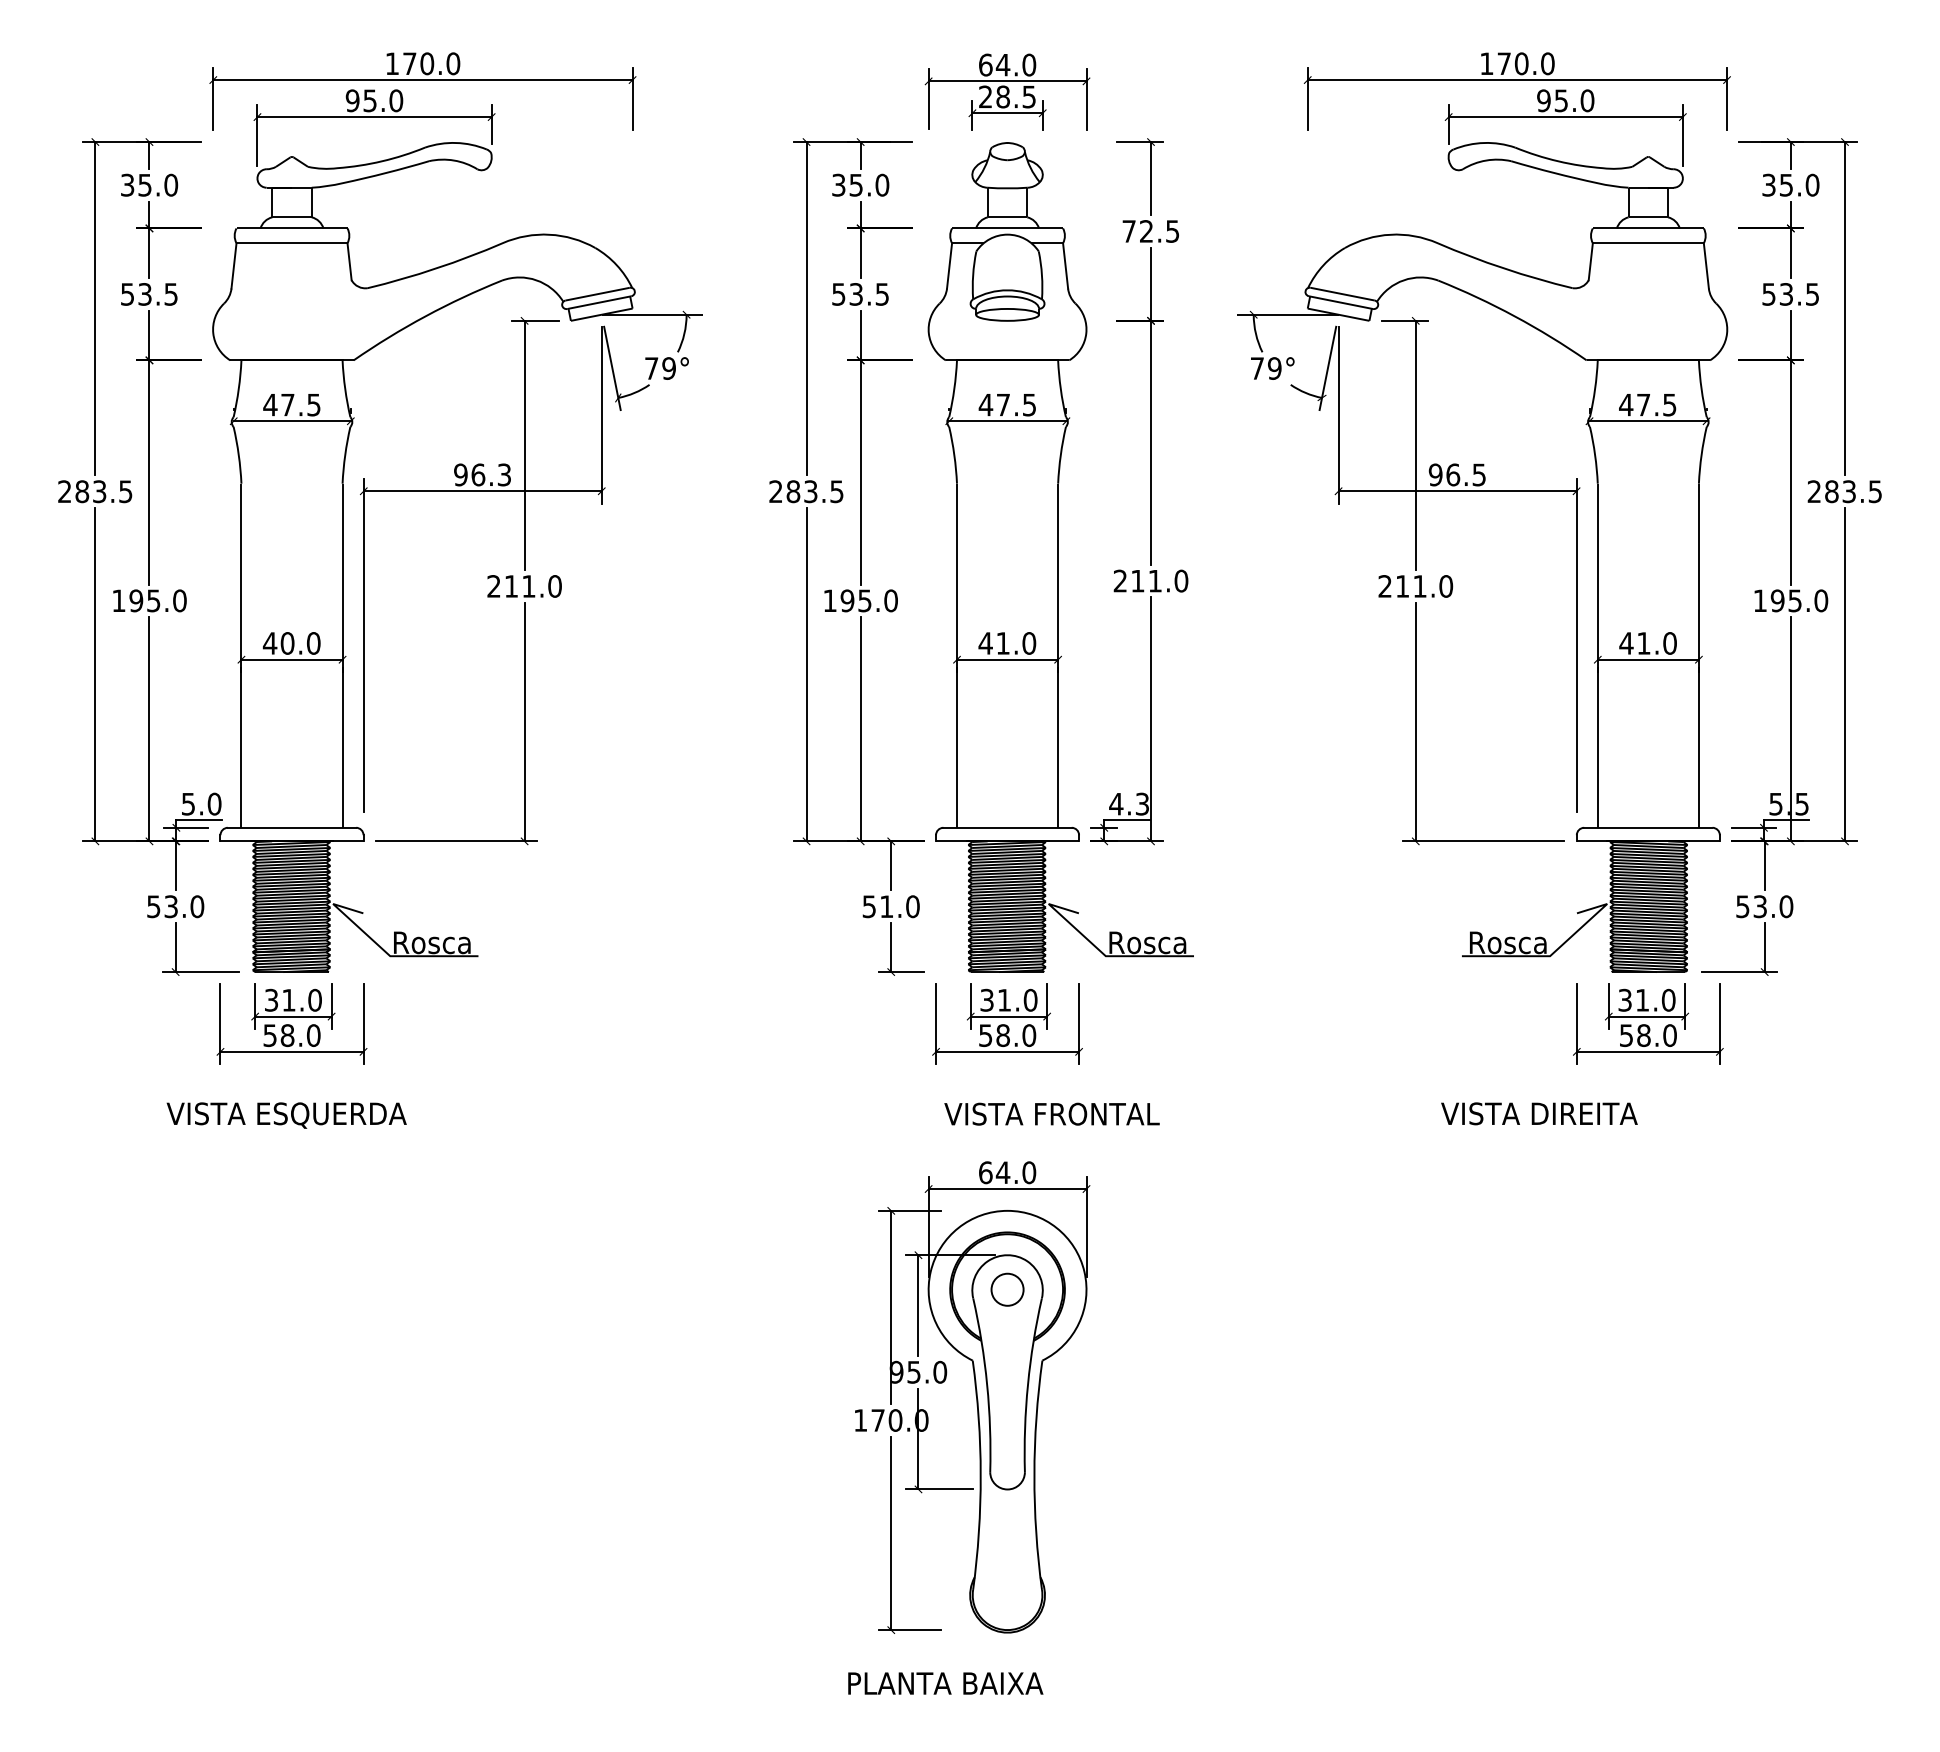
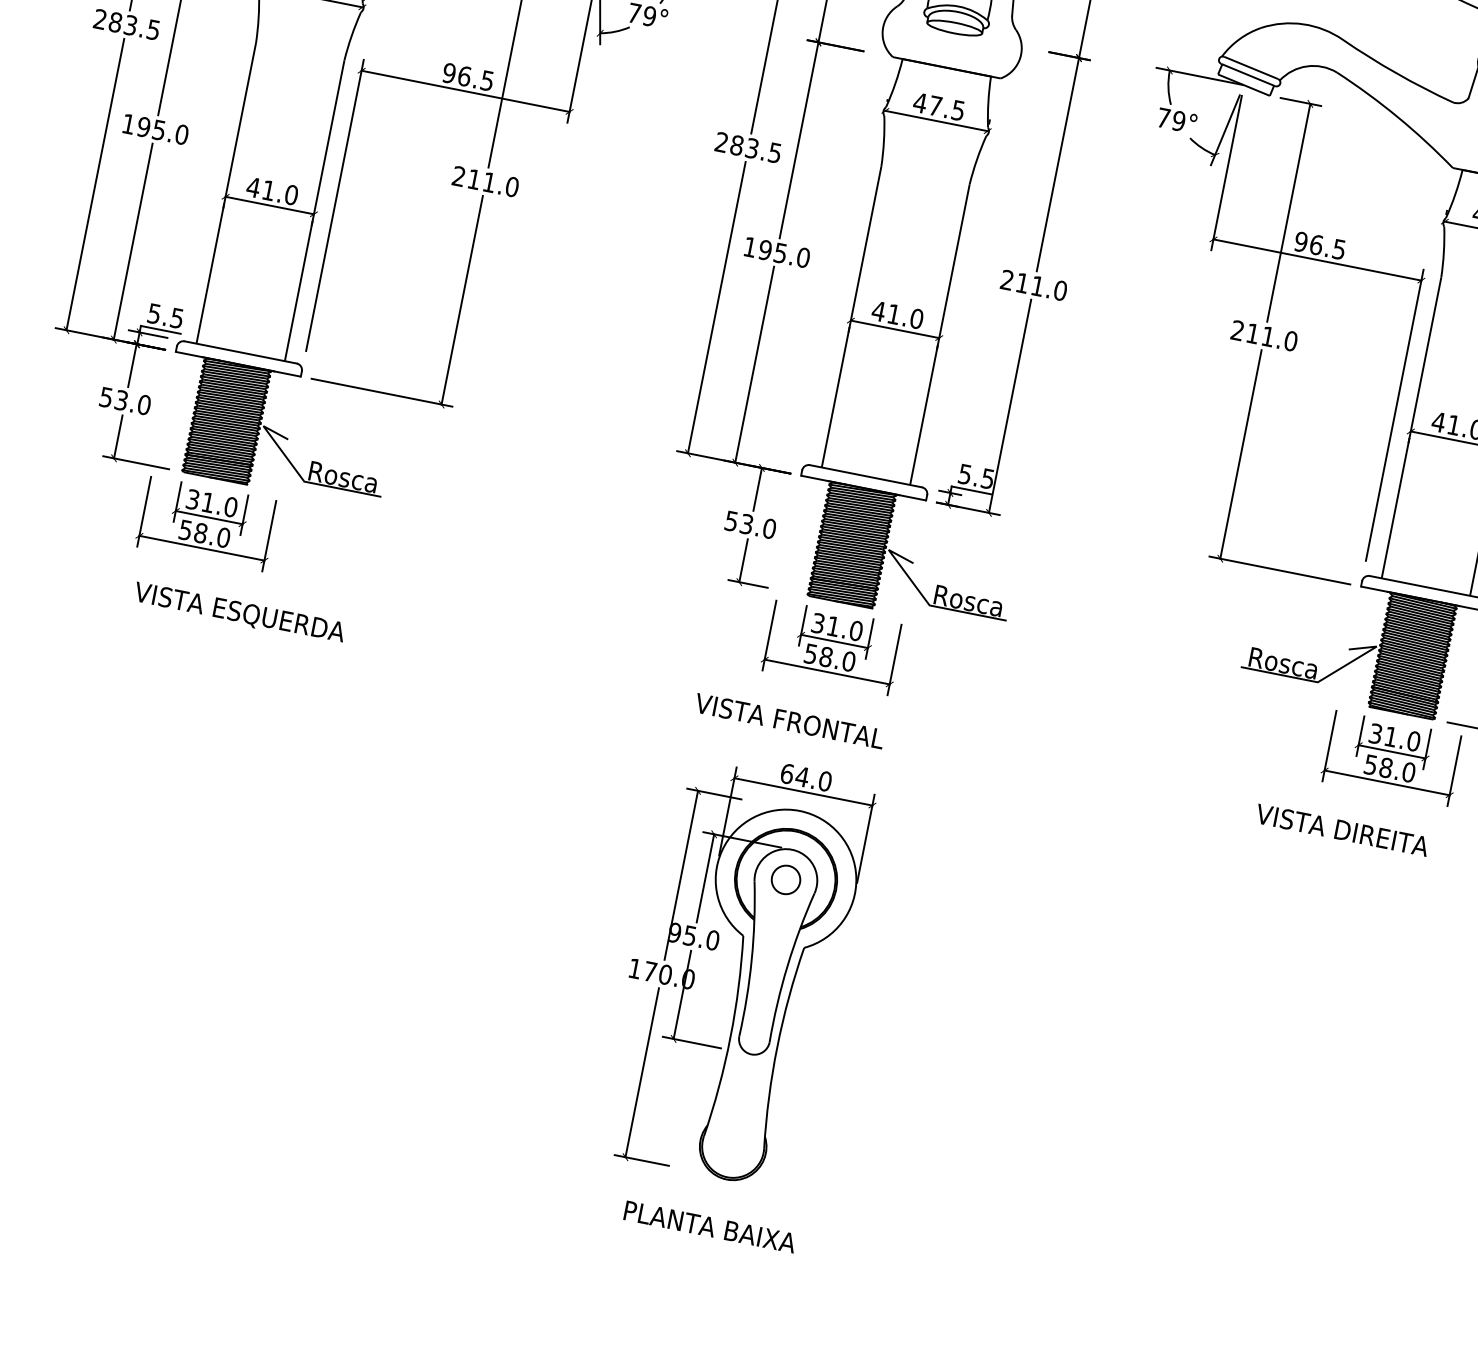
text: (504, 474) -> (487, 80), 96.3 -> 96.5
text: (287, 643) -> (268, 190), 40.0 -> 41.0
text: (214, 803) -> (177, 317), 5.0 -> 5.5
text: (1128, 803) -> (975, 475), 4.3 -> 5.5
text: (886, 906) -> (746, 524), 51.0 -> 53.0
text: (1051, 1113) -> (789, 720), moved
text: (1539, 1113) -> (1342, 830), moved
text: (286, 1115) -> (239, 613), moved
text: (945, 1683) -> (709, 1226), moved

